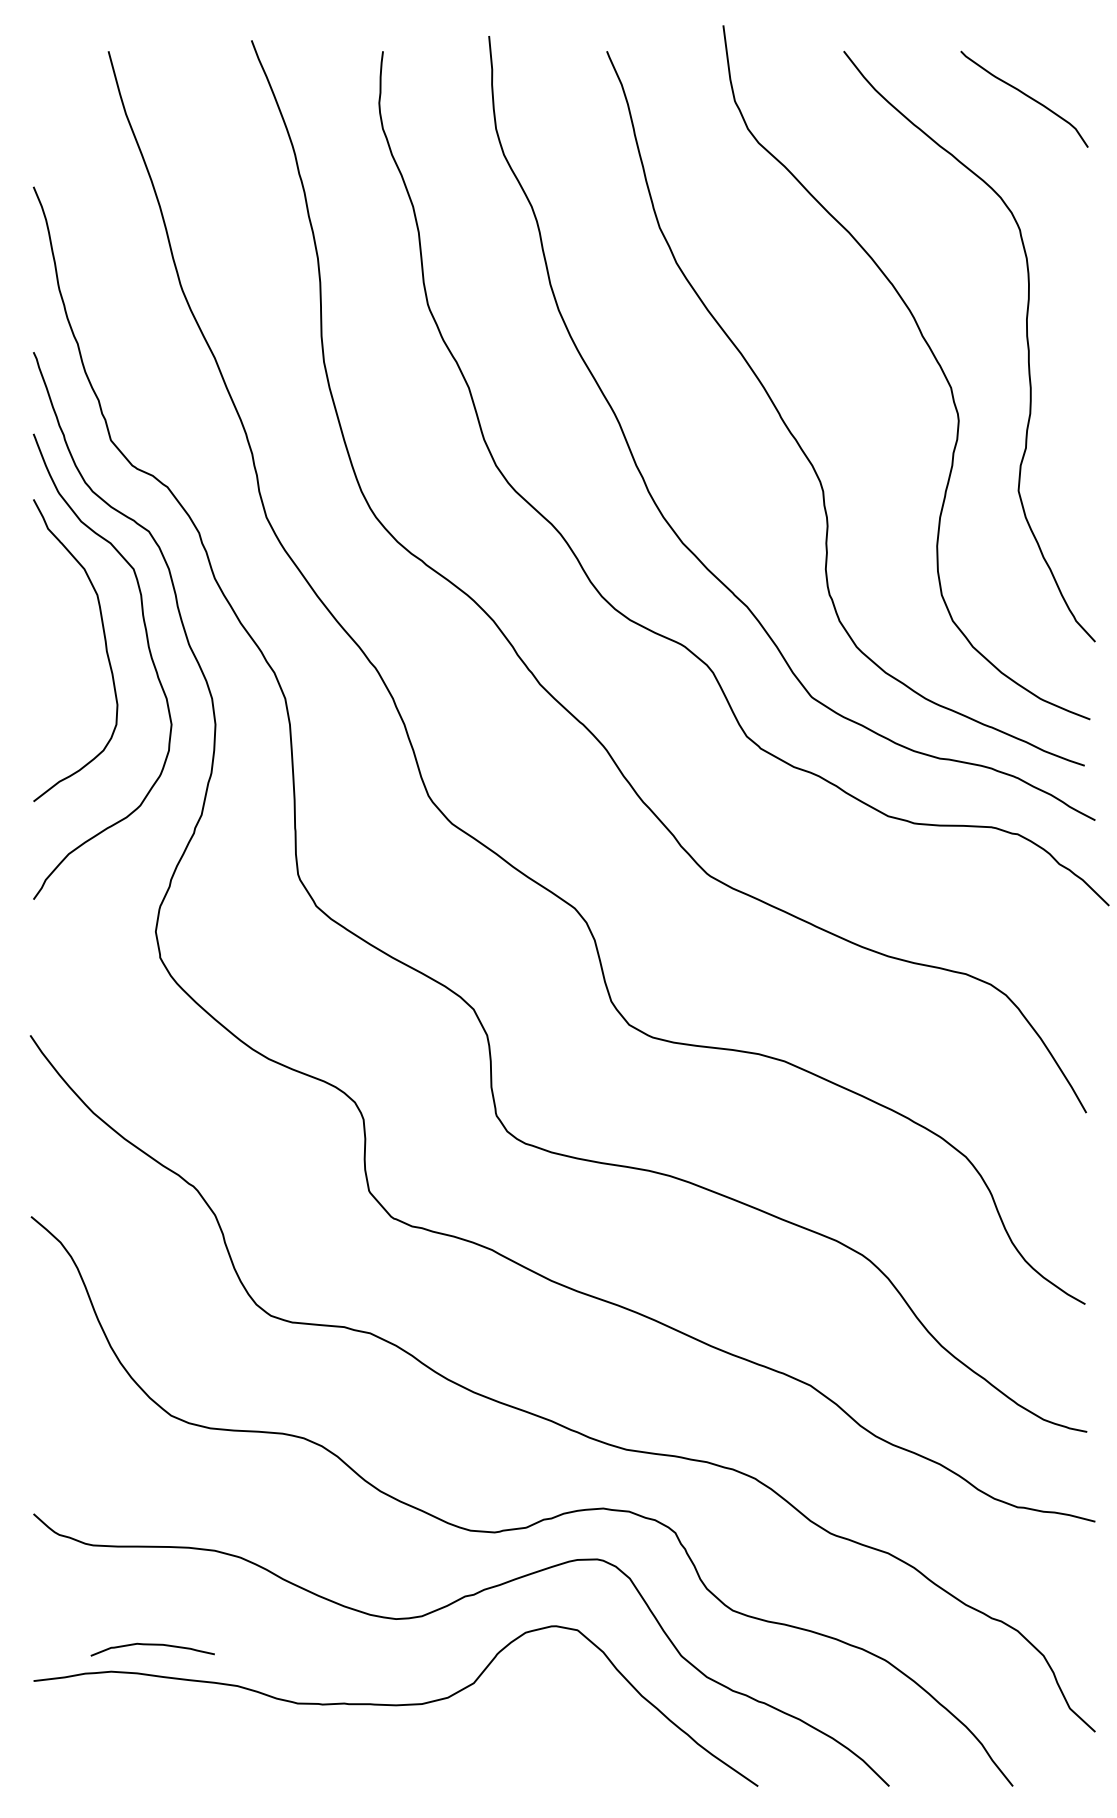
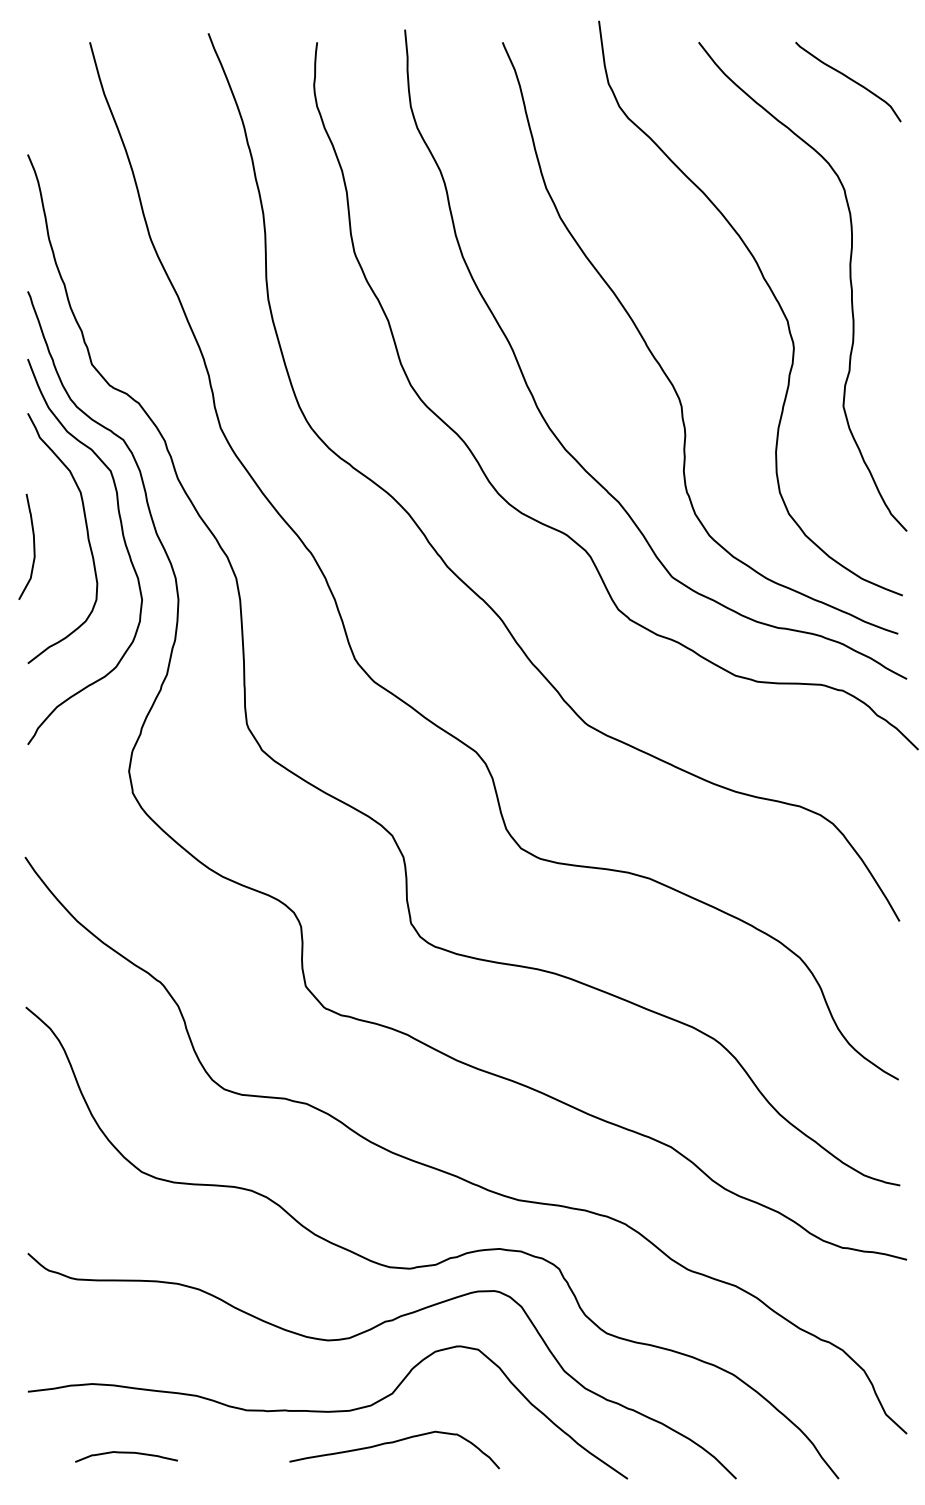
curve: (40, 660) -> (33, 546), added
curve: (152, 1645) -> (126, 1453), moved
curve: (473, 1743) -> (392, 1443), added

